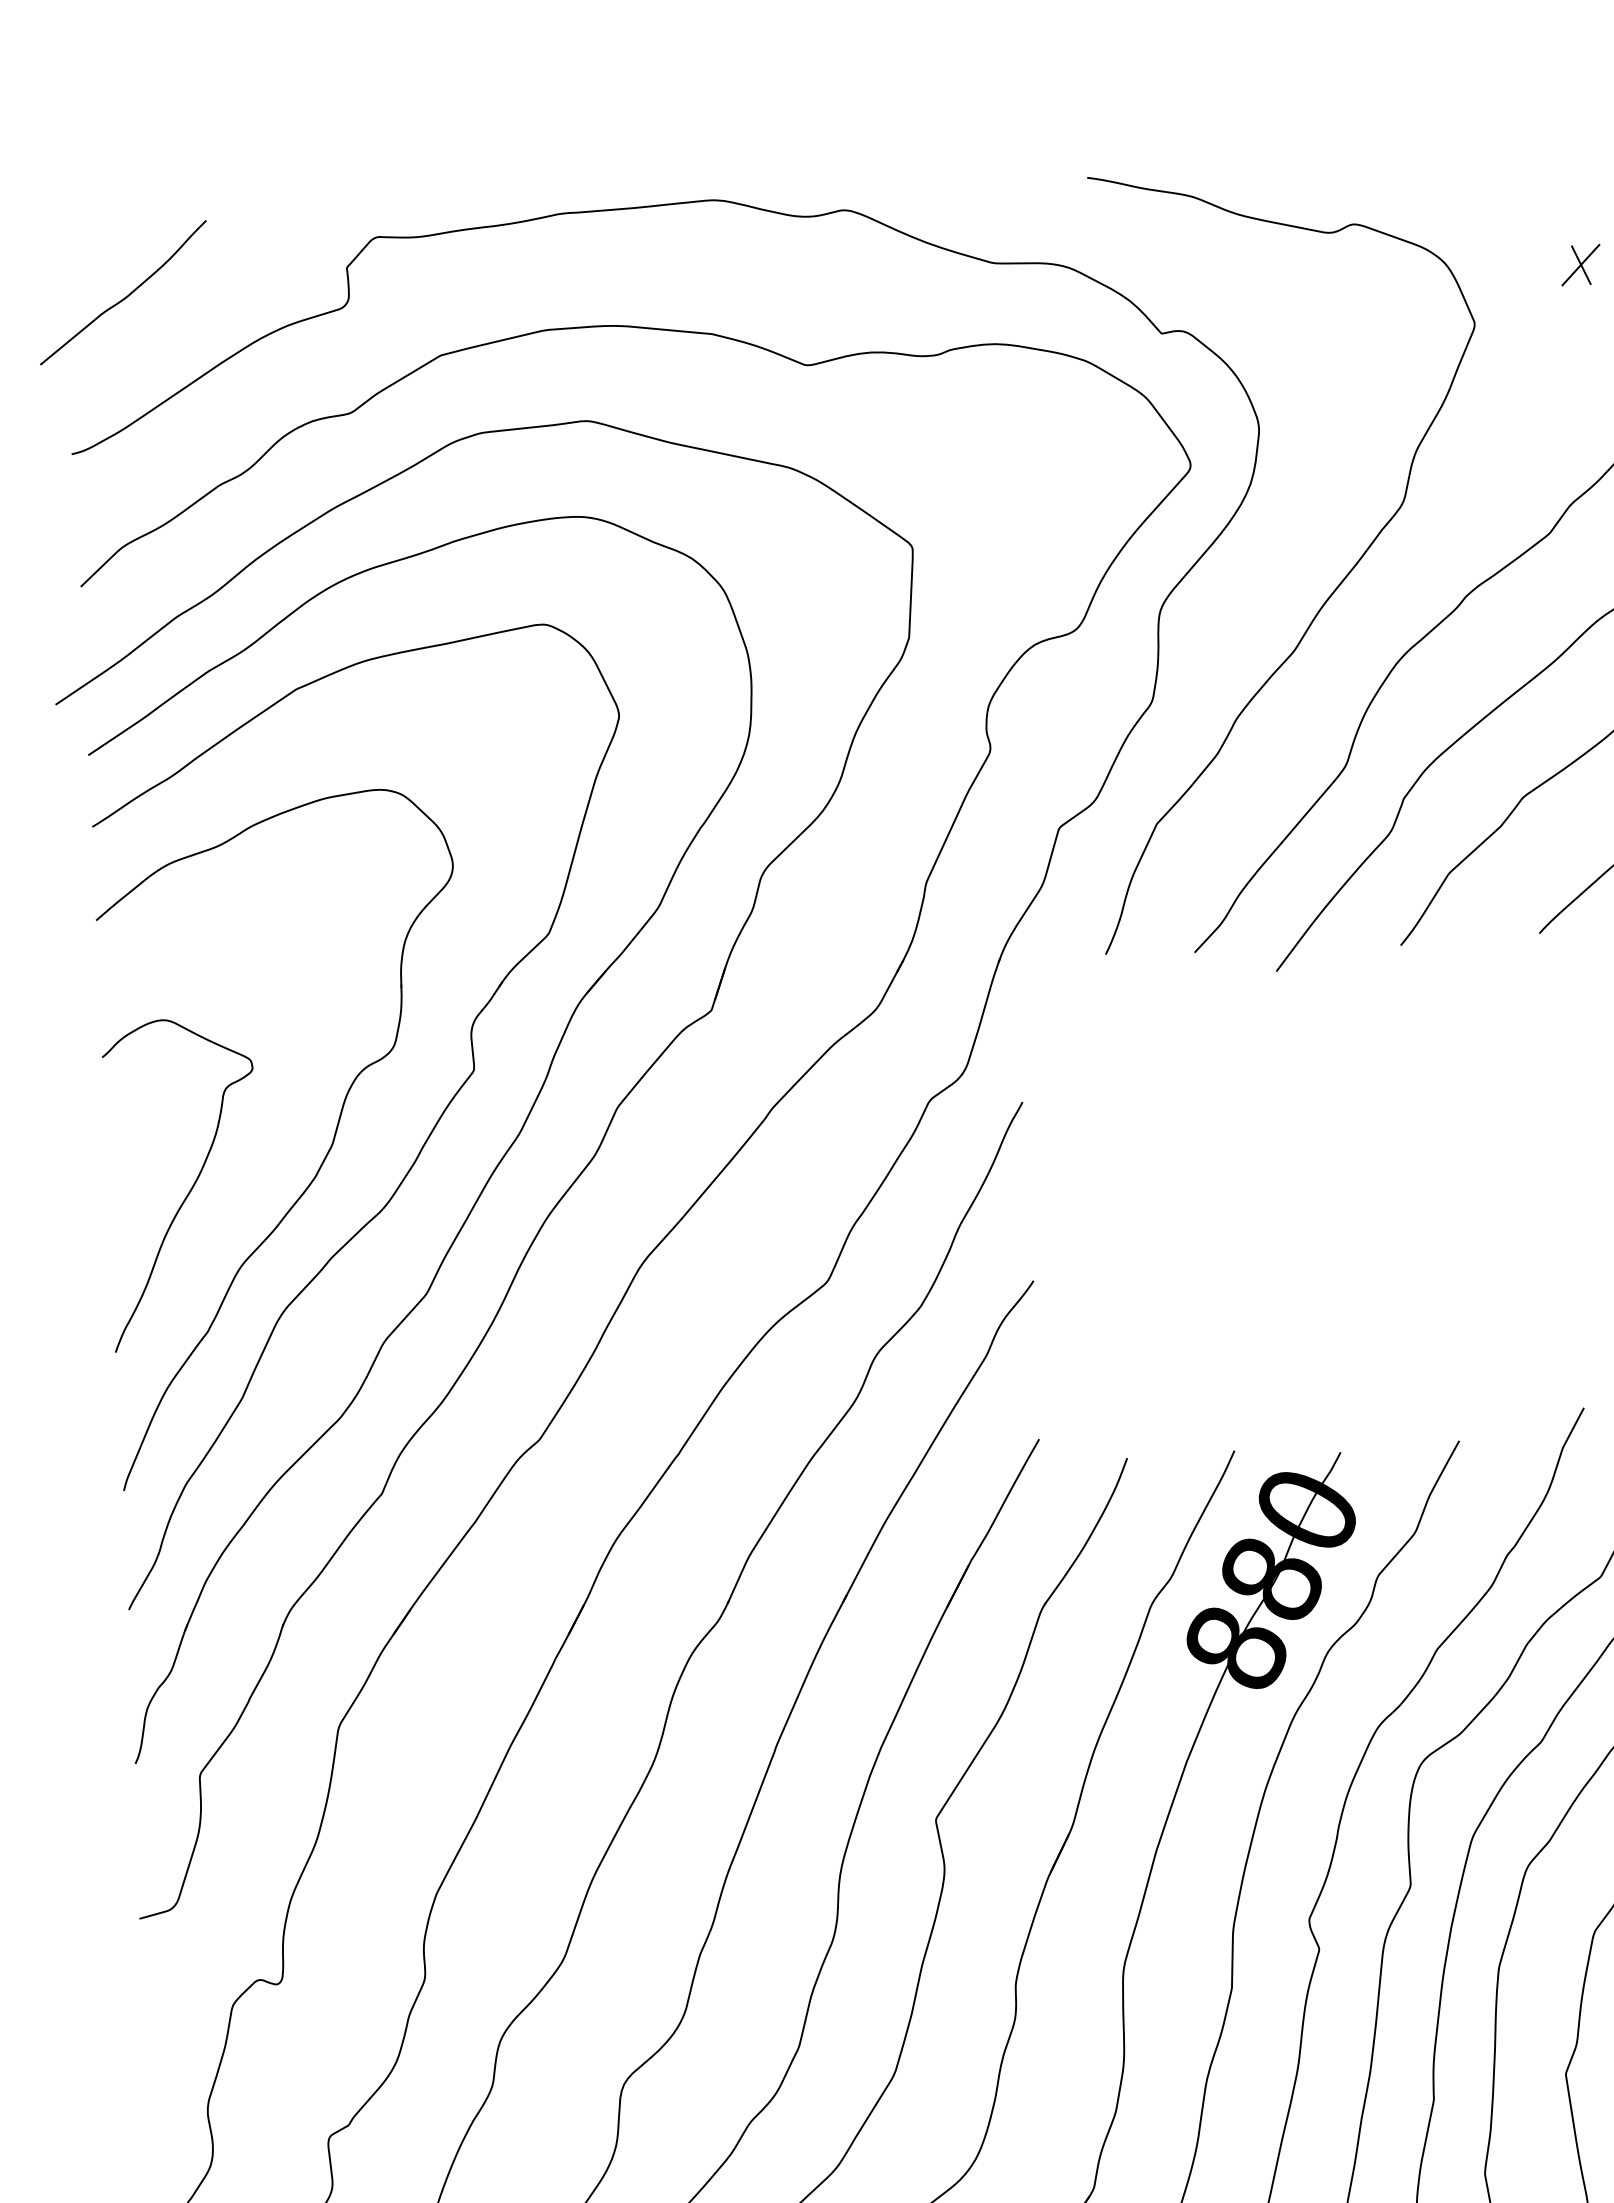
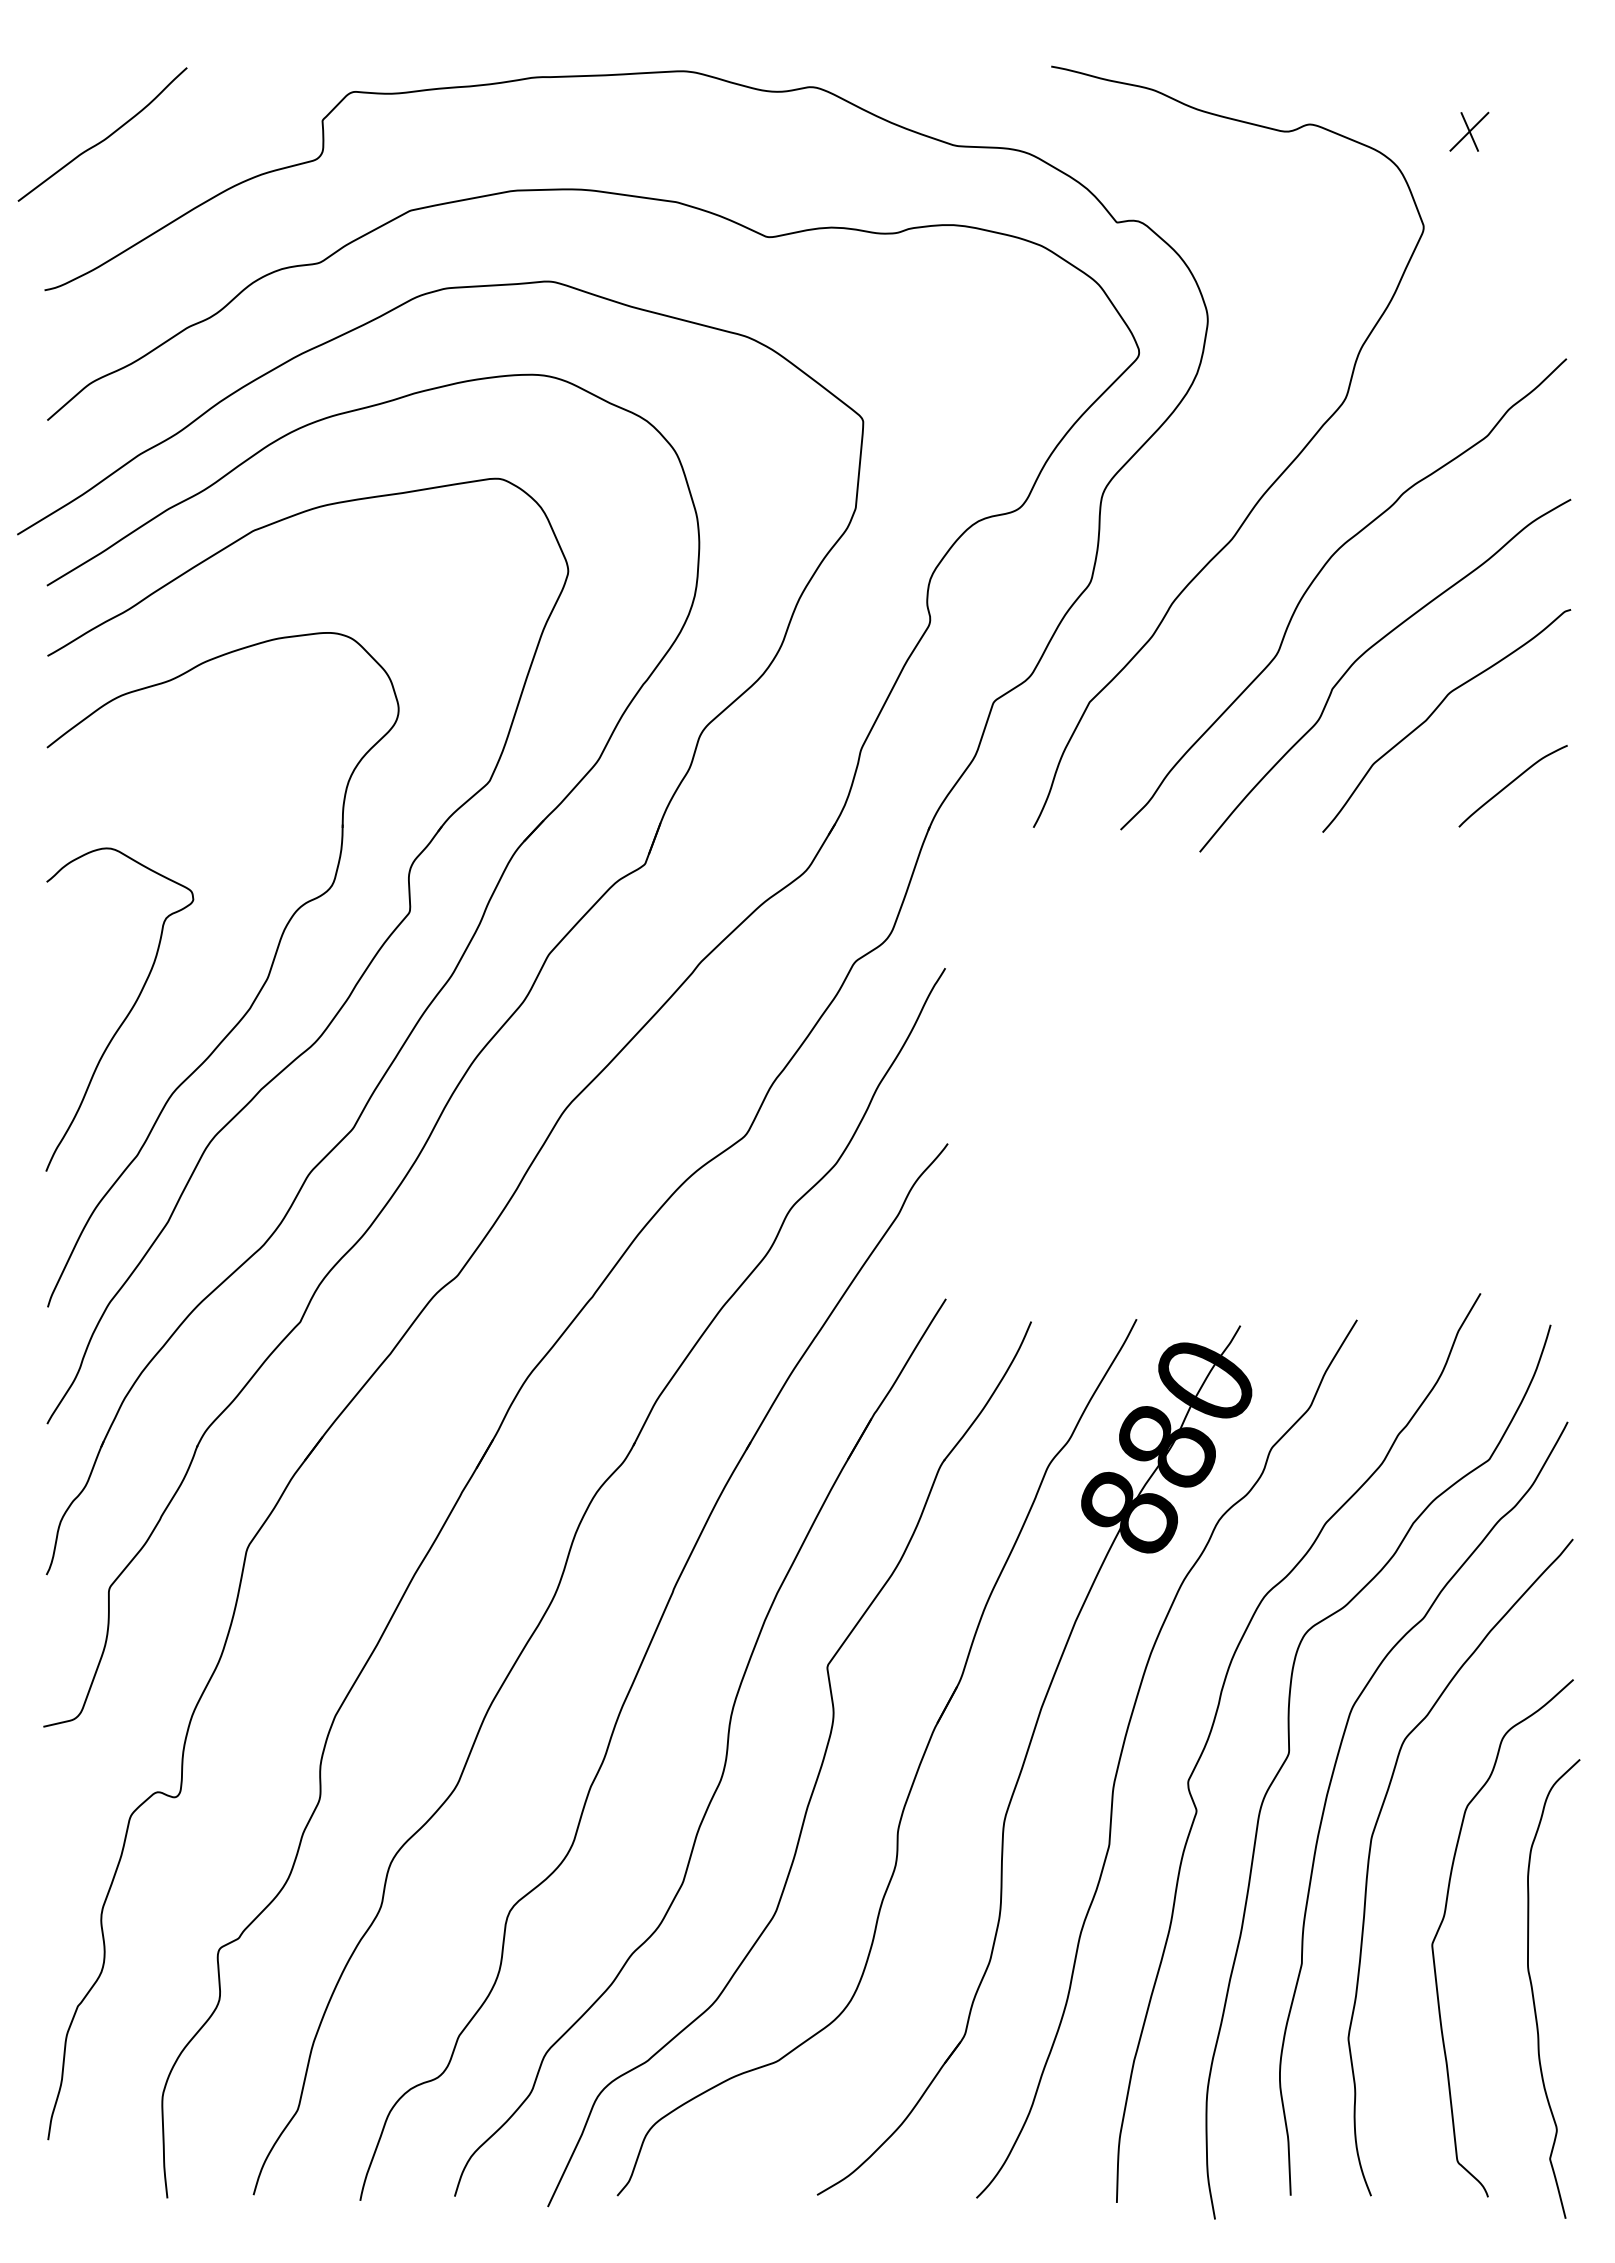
part: (1580, 264) -> (1469, 131), moved

